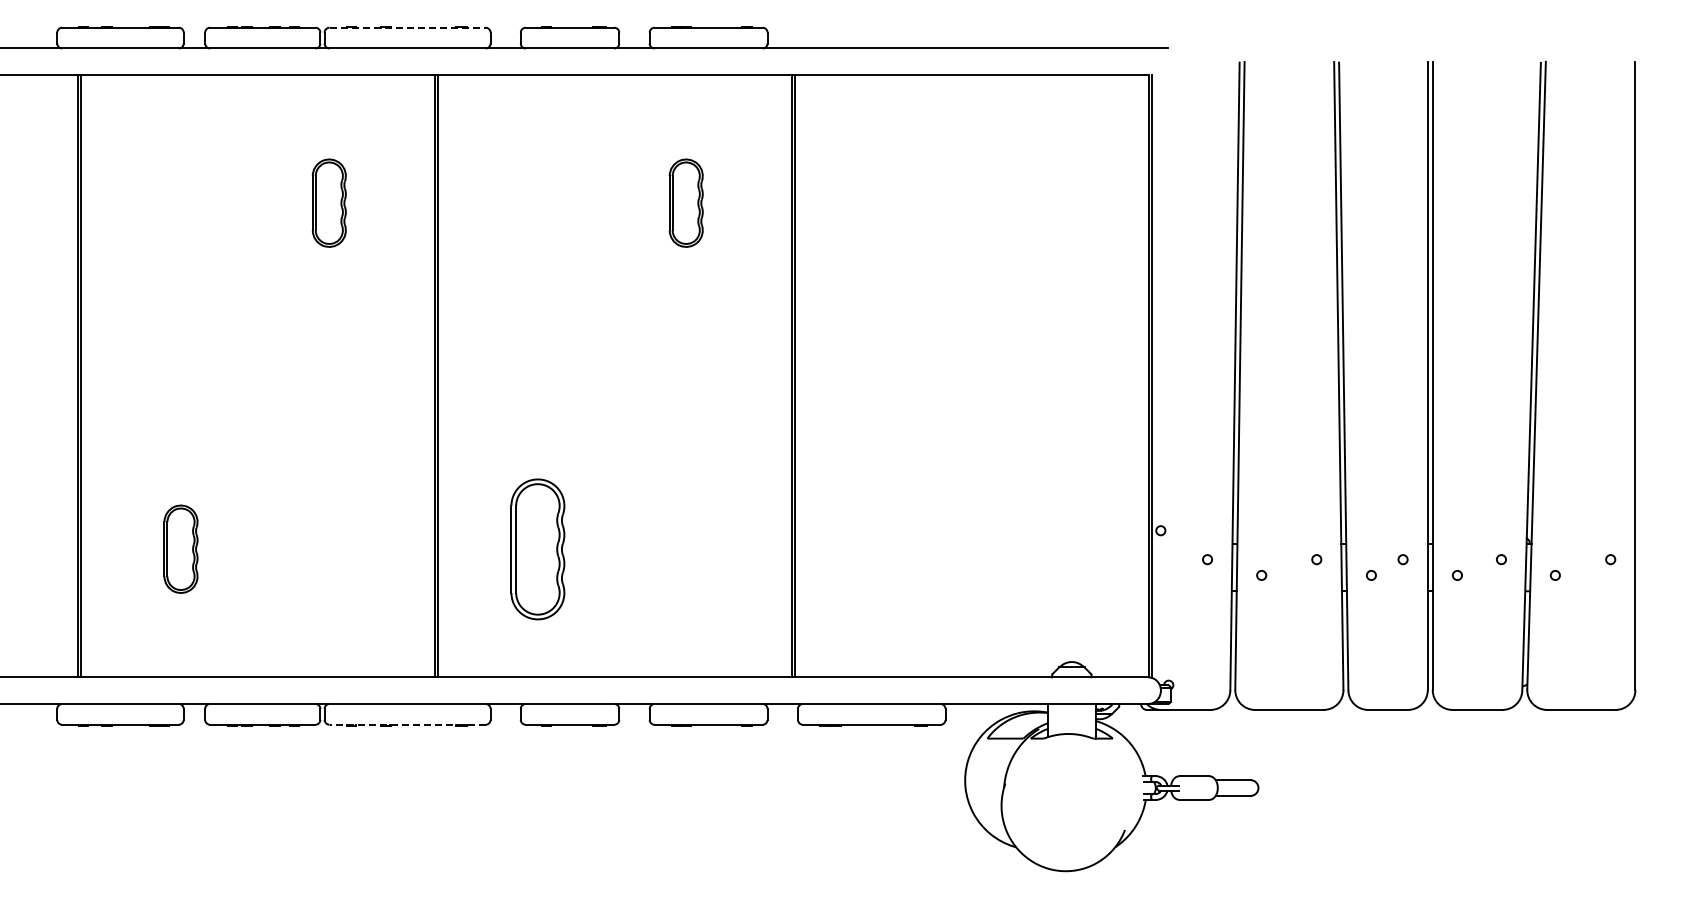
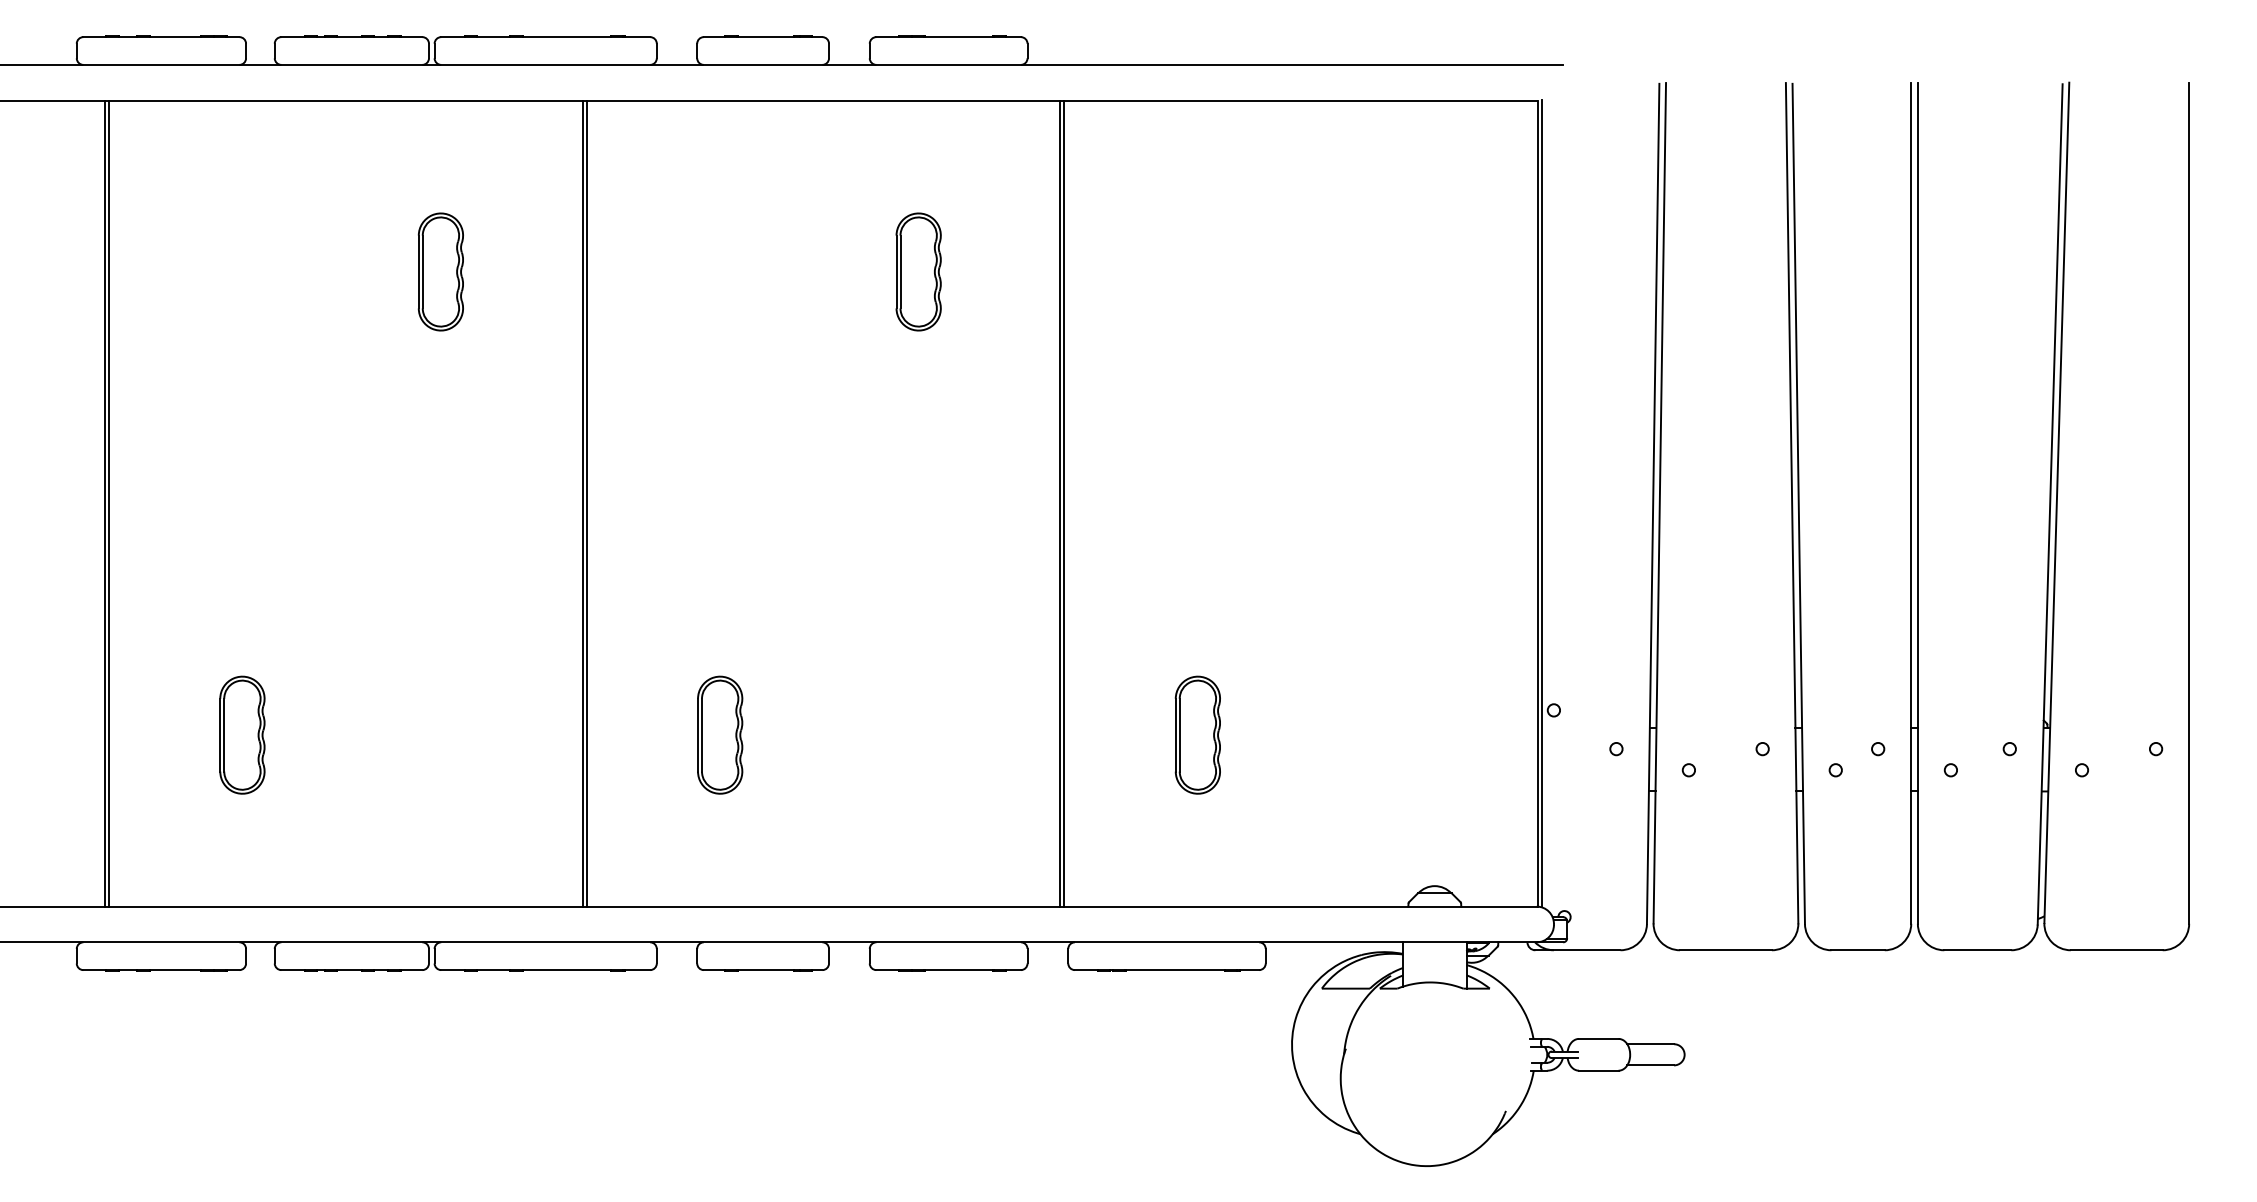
line: (408, 27) -> (546, 36), dashed -> solid
part: (537, 548) -> (719, 734), size x0.62
part: (894, 548) -> (1197, 734), added
line: (407, 724) -> (545, 969), dashed -> solid

